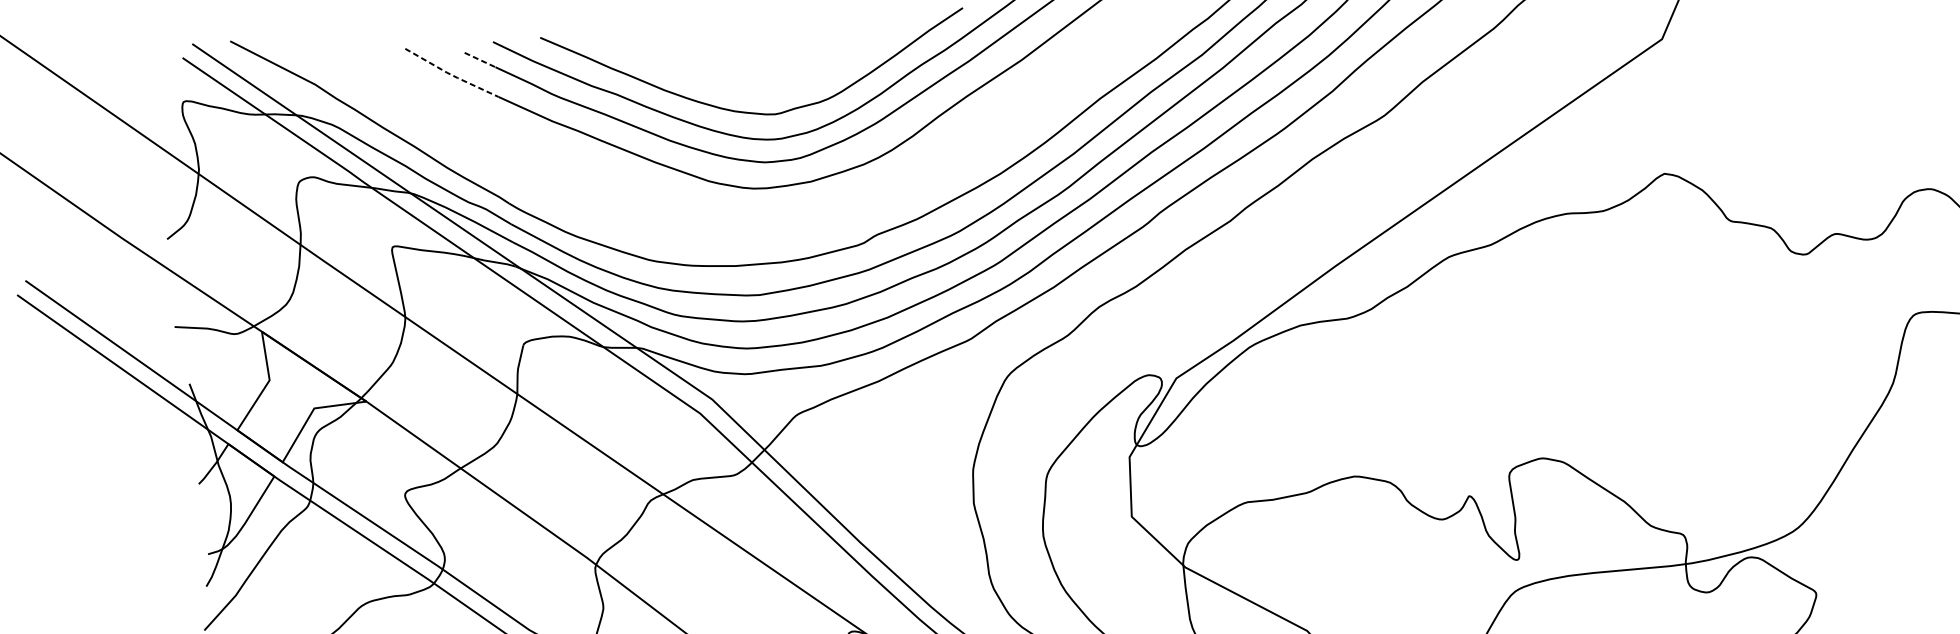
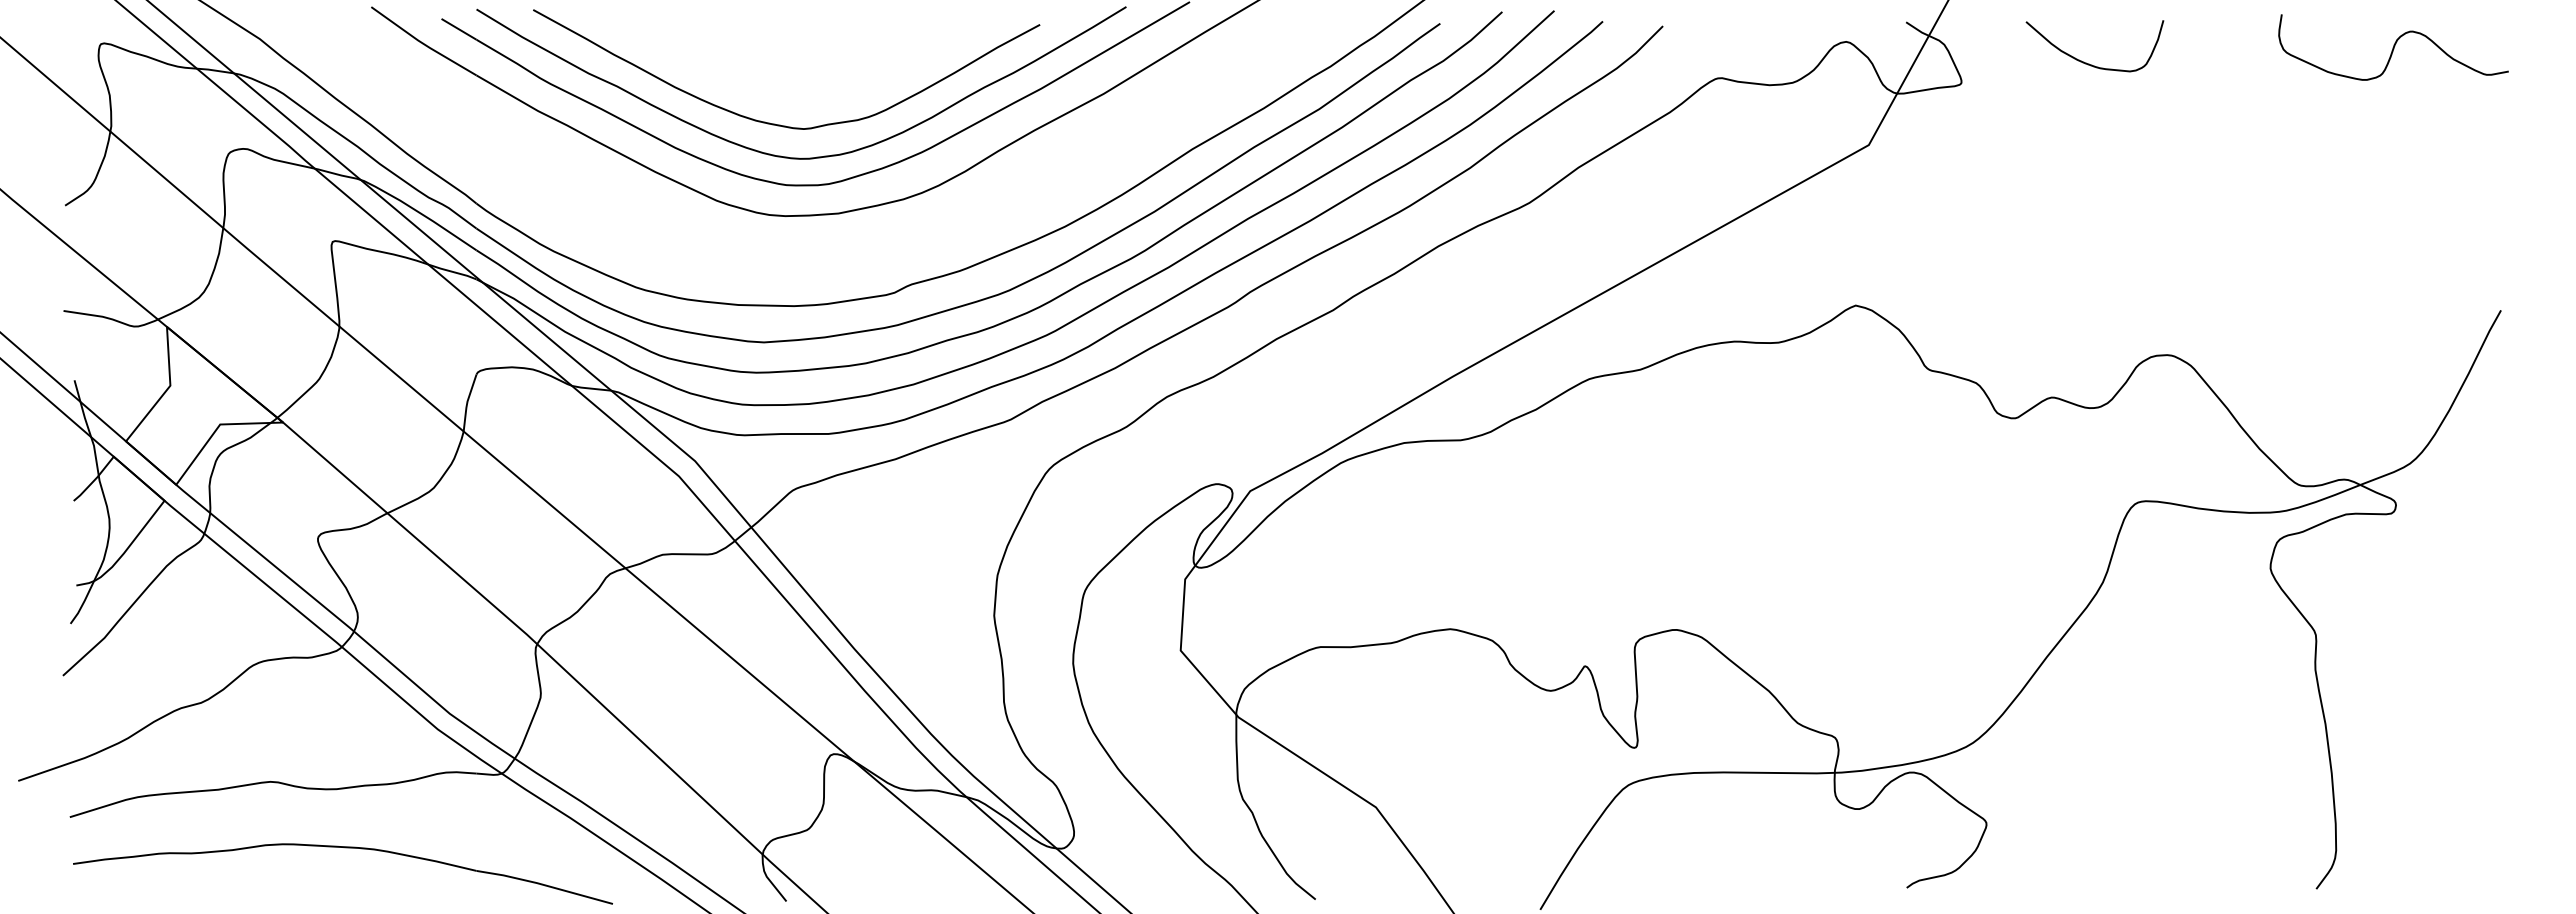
line: (480, 60) -> (459, 29), dashed -> solid
line: (450, 74) -> (422, 43), dashed -> solid

